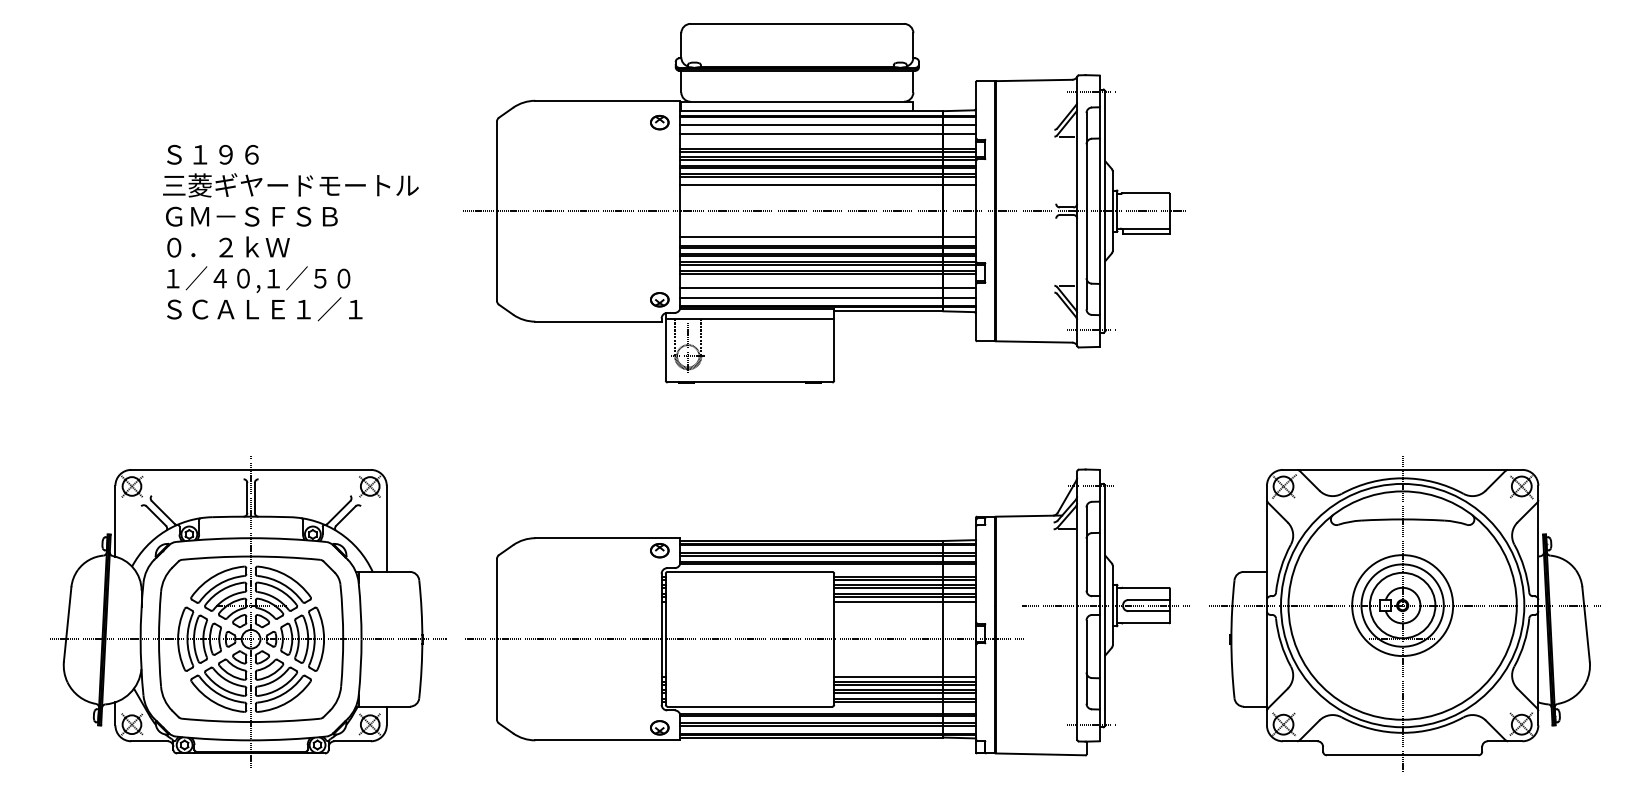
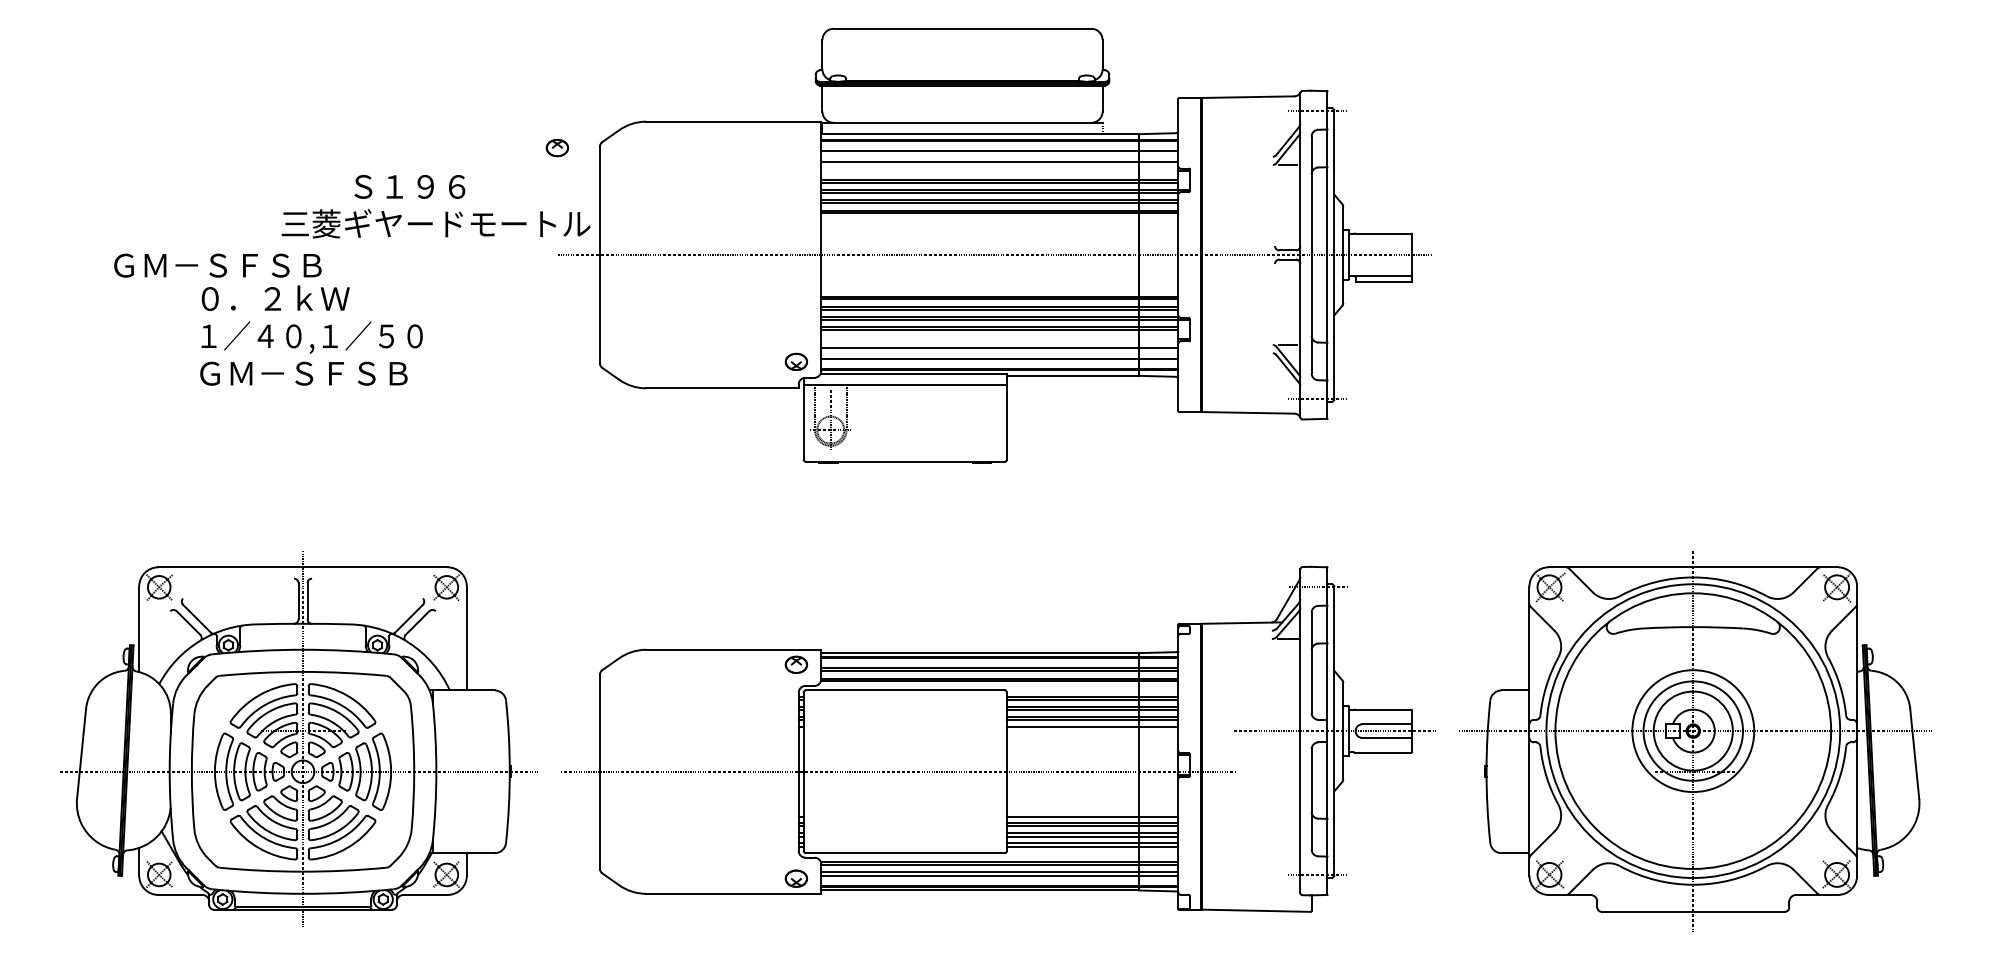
part: (659, 123) -> (556, 148), moved
text: (212, 154) -> (409, 186), moved
text: (290, 185) -> (435, 223), moved
line: (827, 185) -> (999, 223), removed
text: (251, 216) -> (217, 265), moved
line: (827, 237) -> (999, 286), removed
text: (263, 308) -> (318, 372), ＳＣＡＬＥ１／１ -> ＧＭ－ＳＦＳＢ

